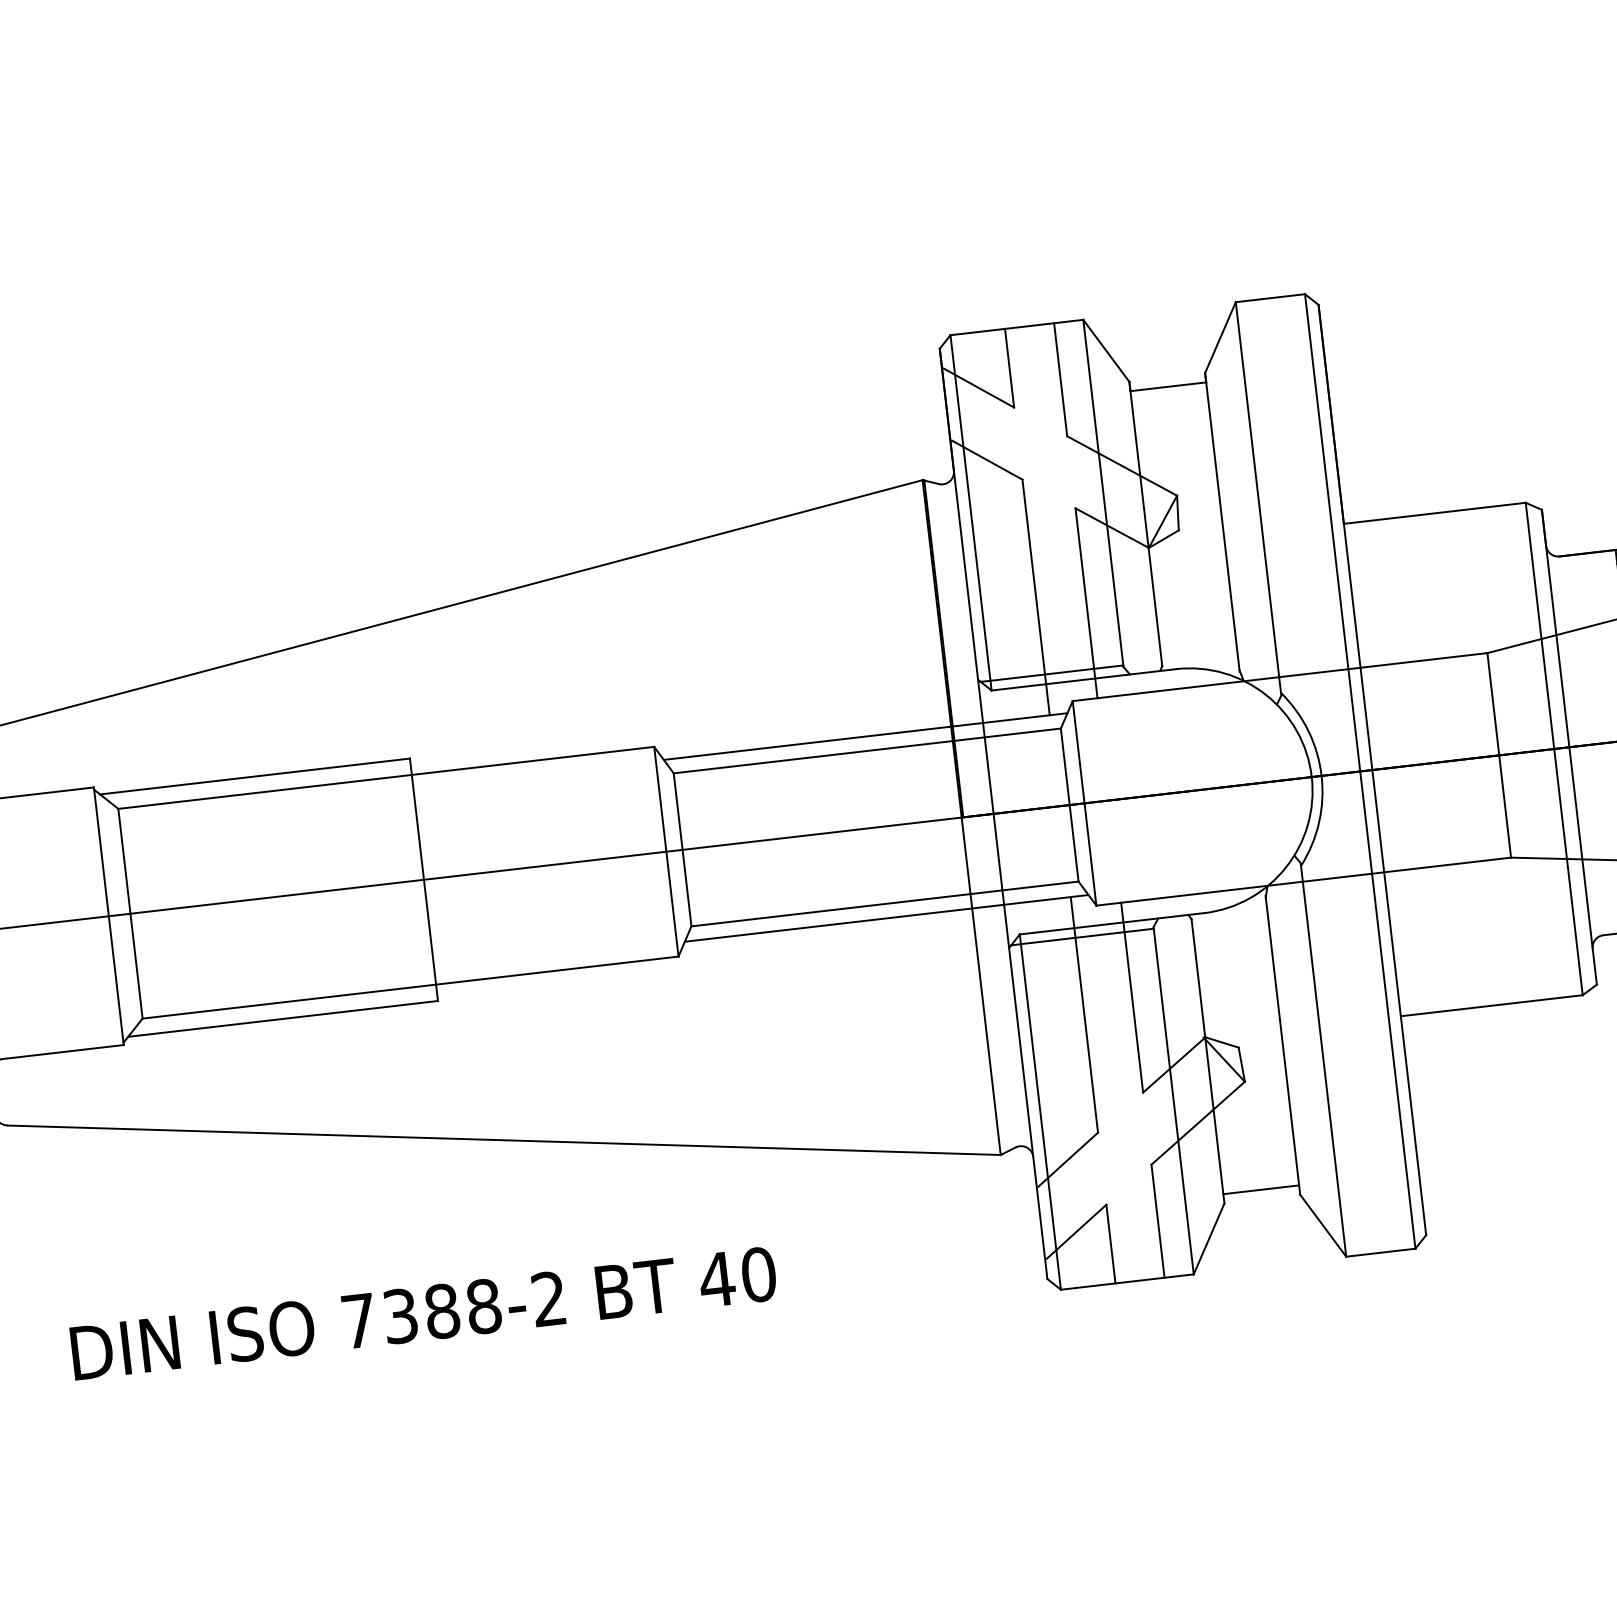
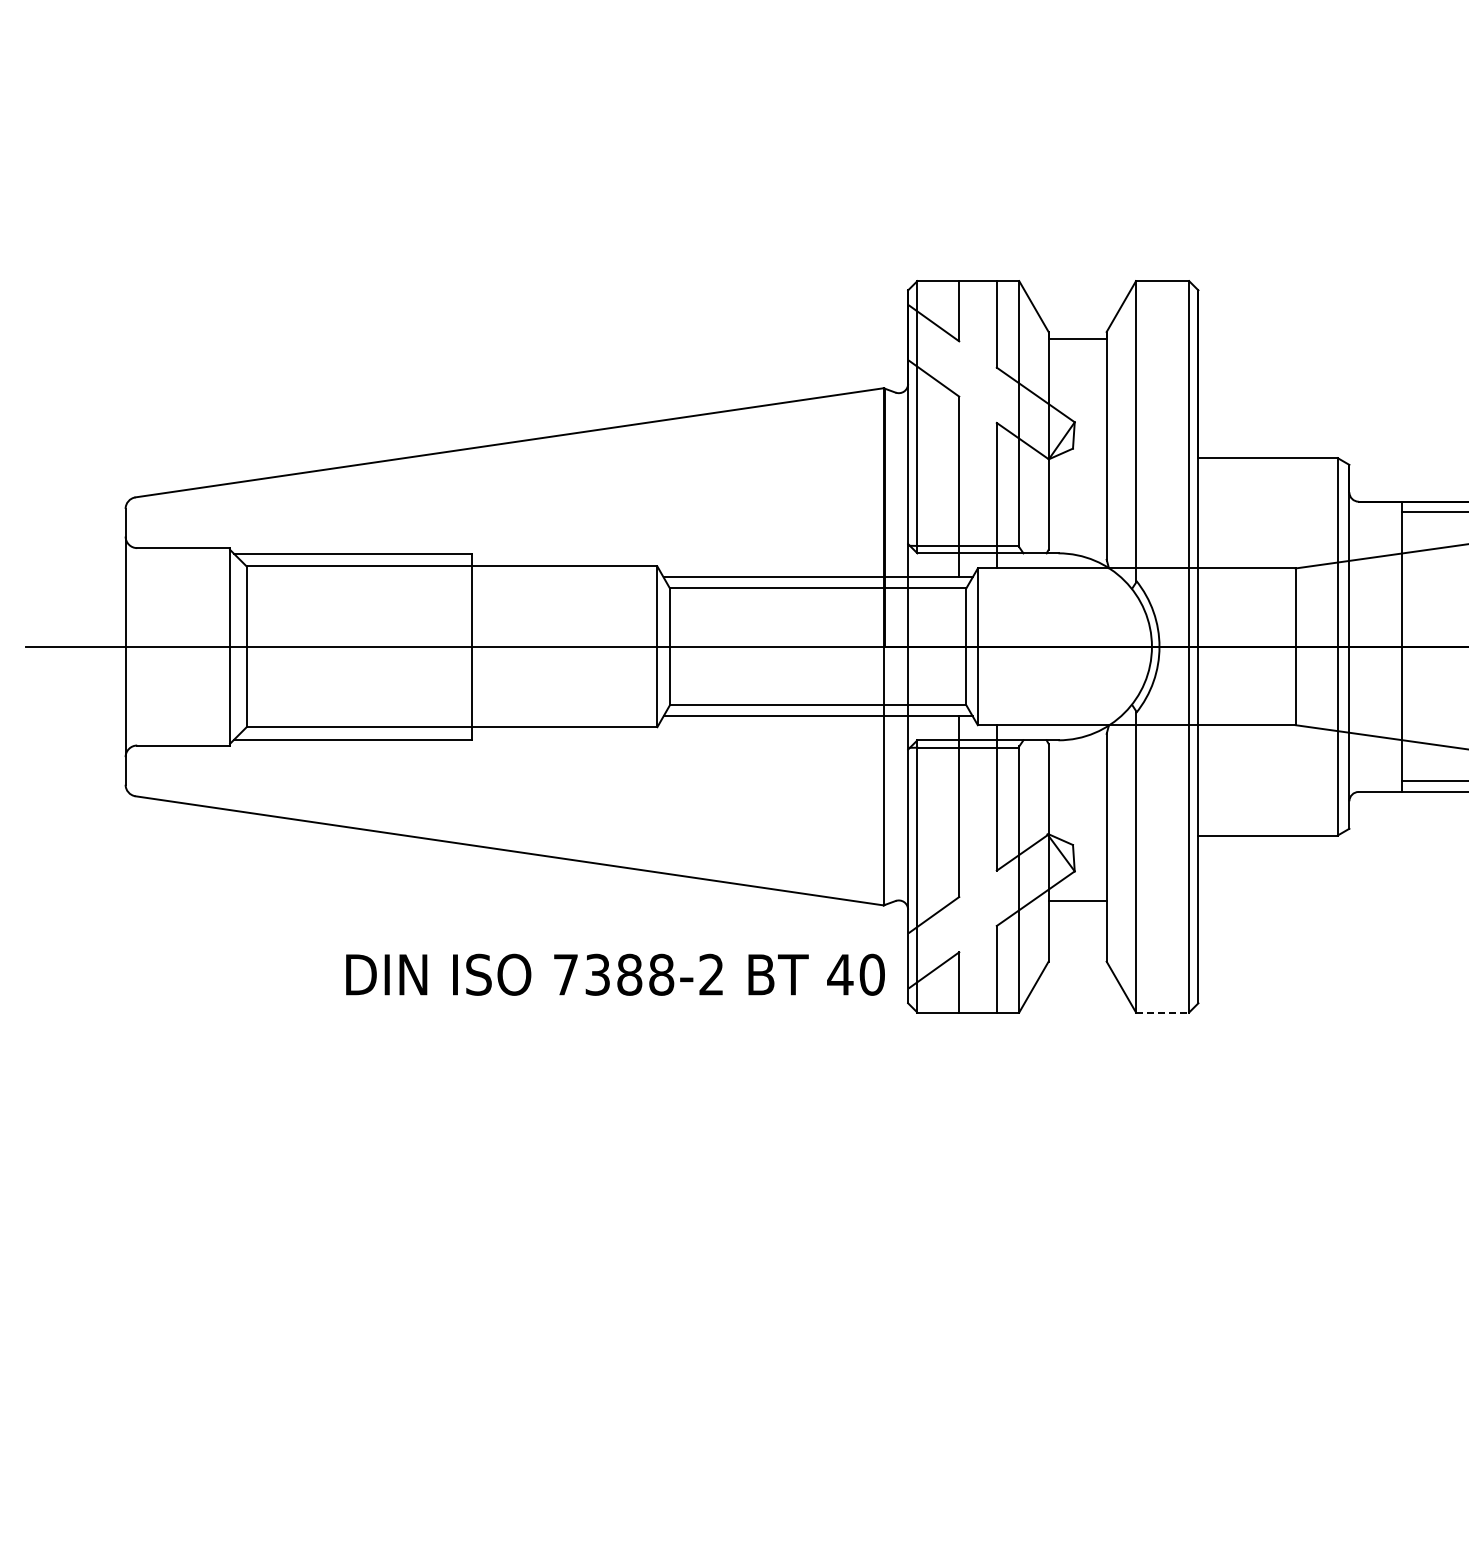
line: (1261, 1189) -> (1077, 900), moved
line: (1380, 1252) -> (1162, 1012), solid -> dashed
text: (423, 1313) -> (615, 974), moved

